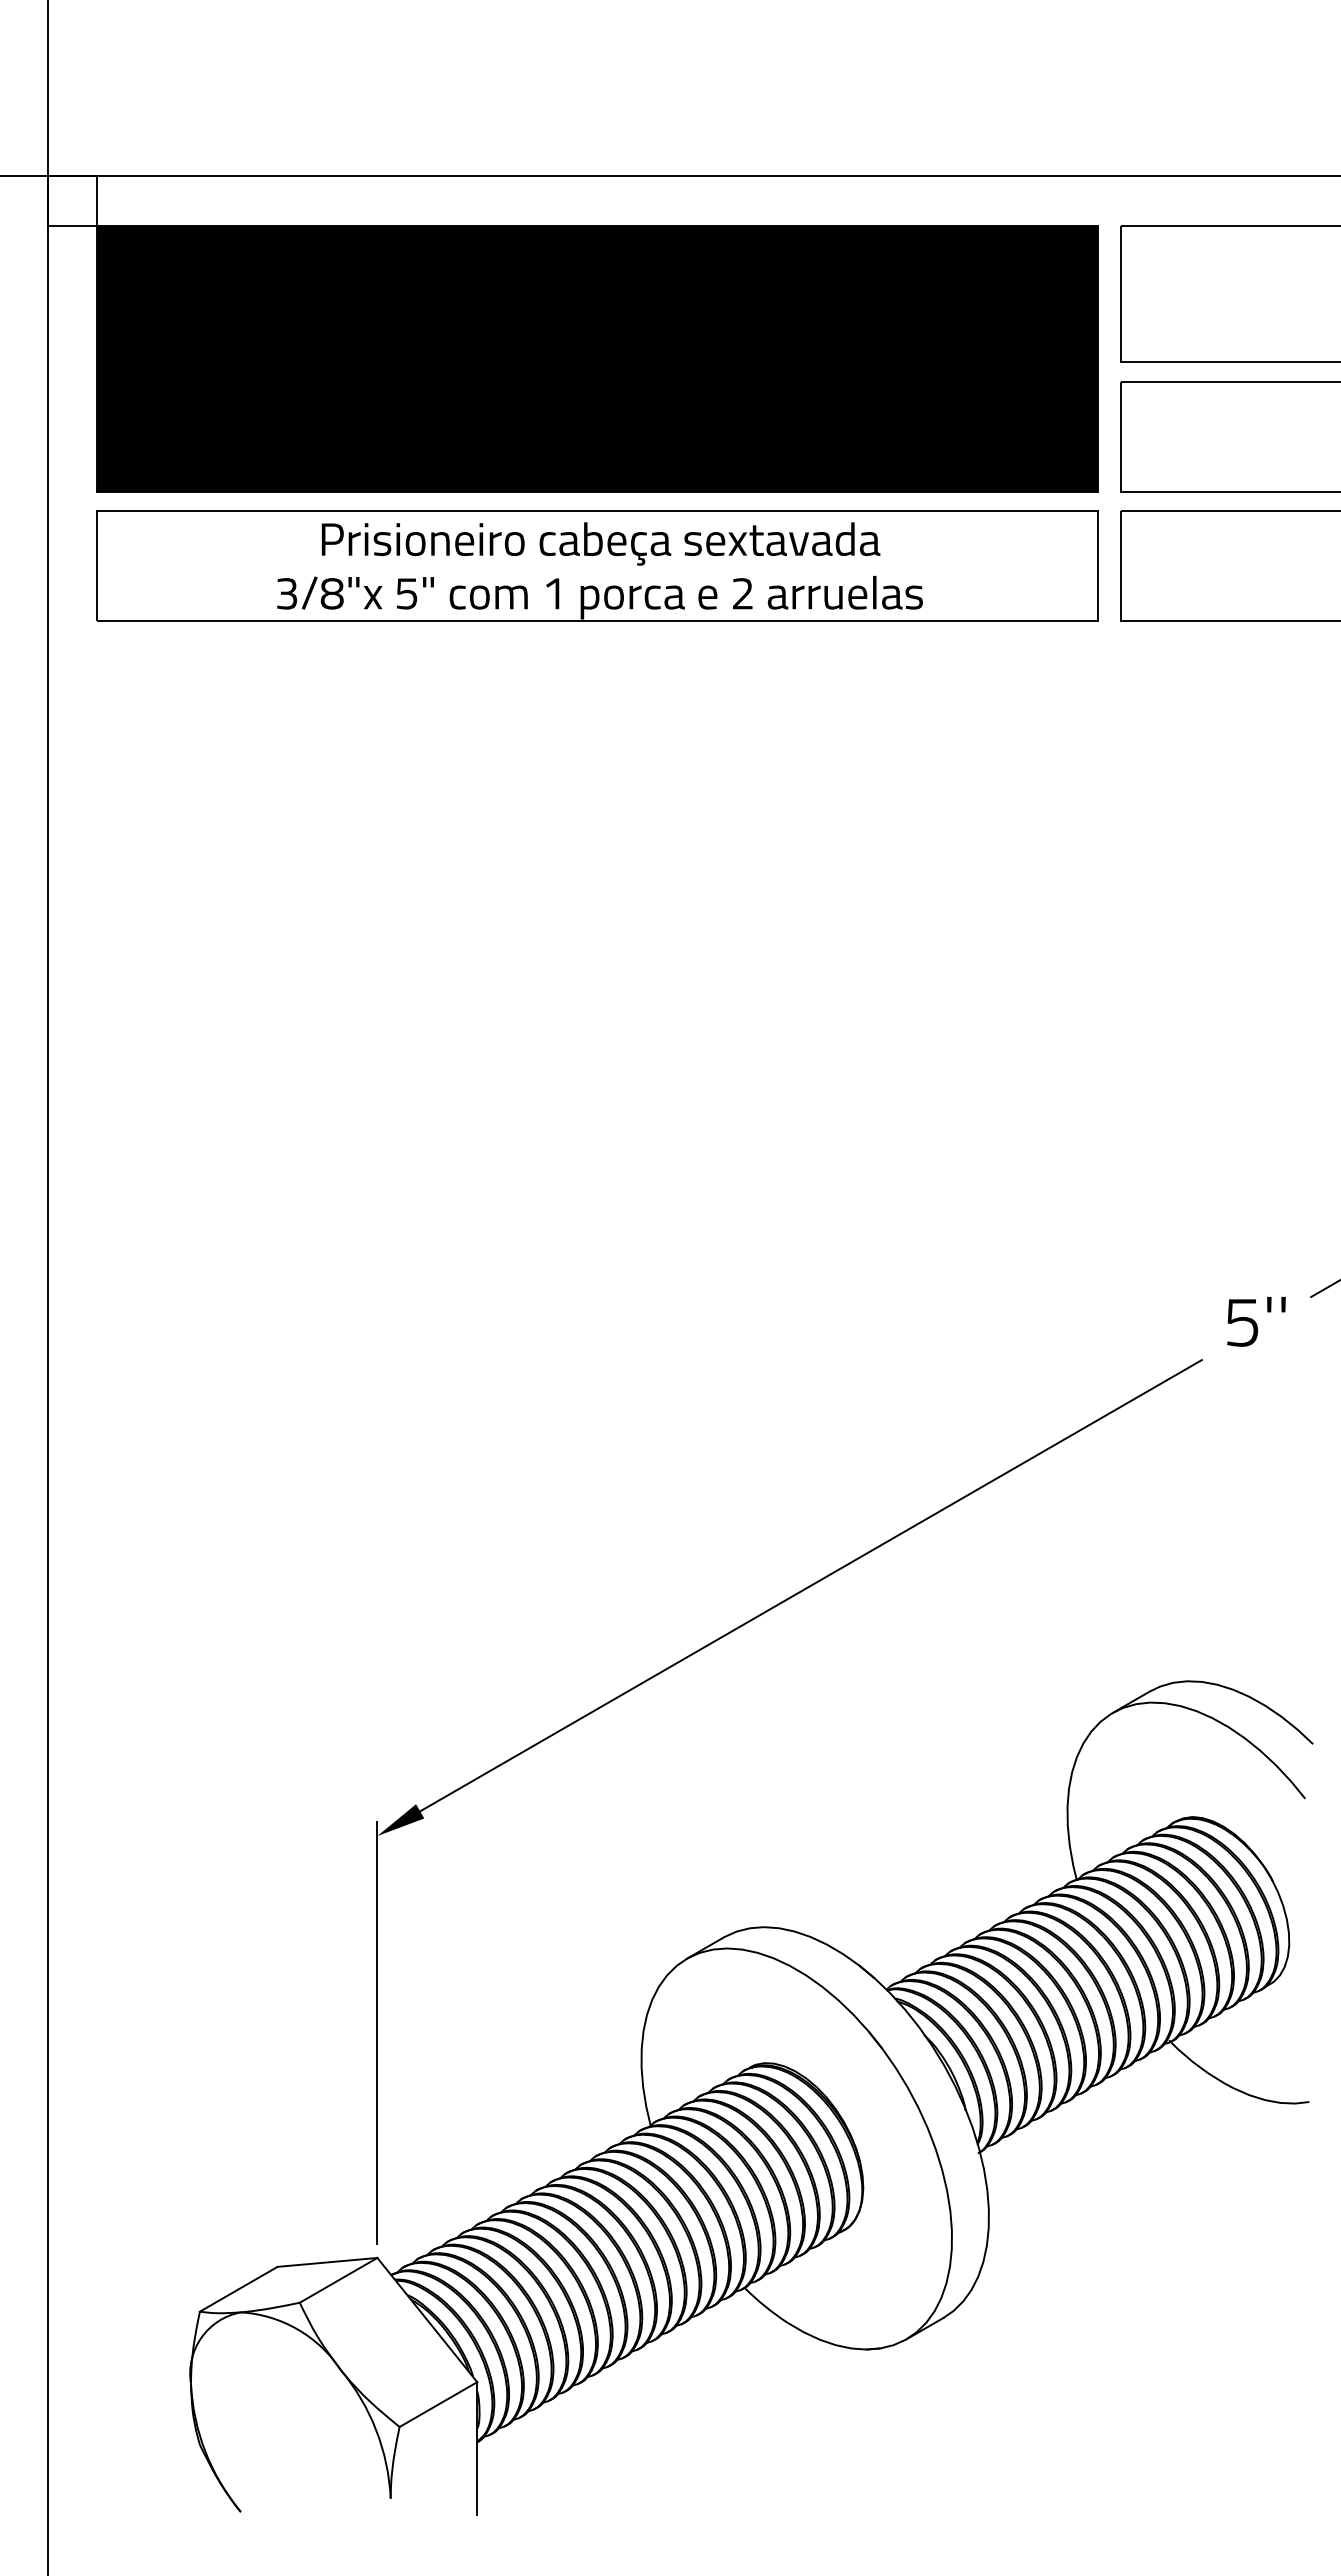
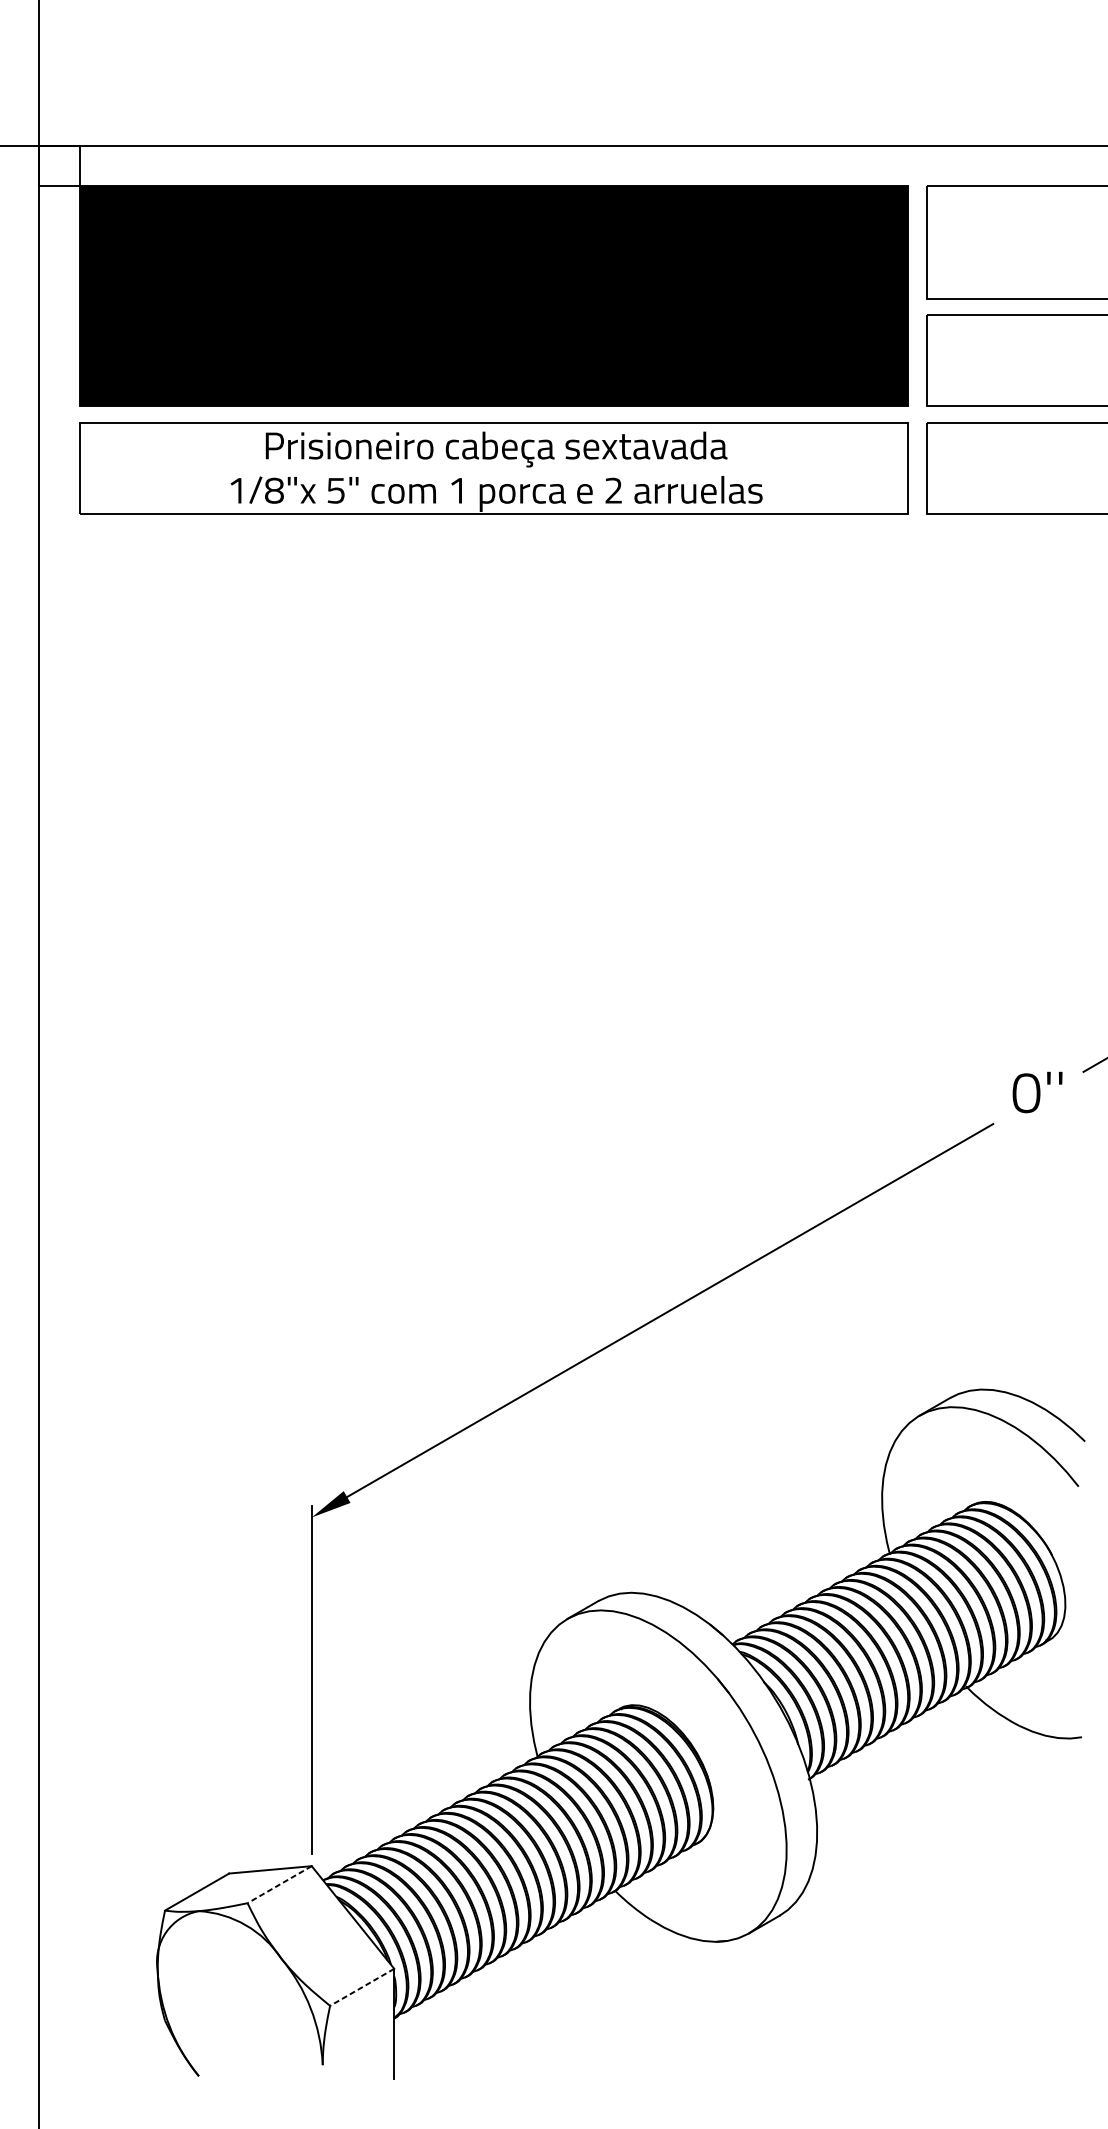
text: (286, 593) -> (236, 490), 3/8"x -> 1/8"x
text: (1241, 1322) -> (1025, 1093), 5'' -> 0''
line: (338, 2280) -> (279, 1884), solid -> dashed
line: (438, 2404) -> (362, 1987), solid -> dashed

